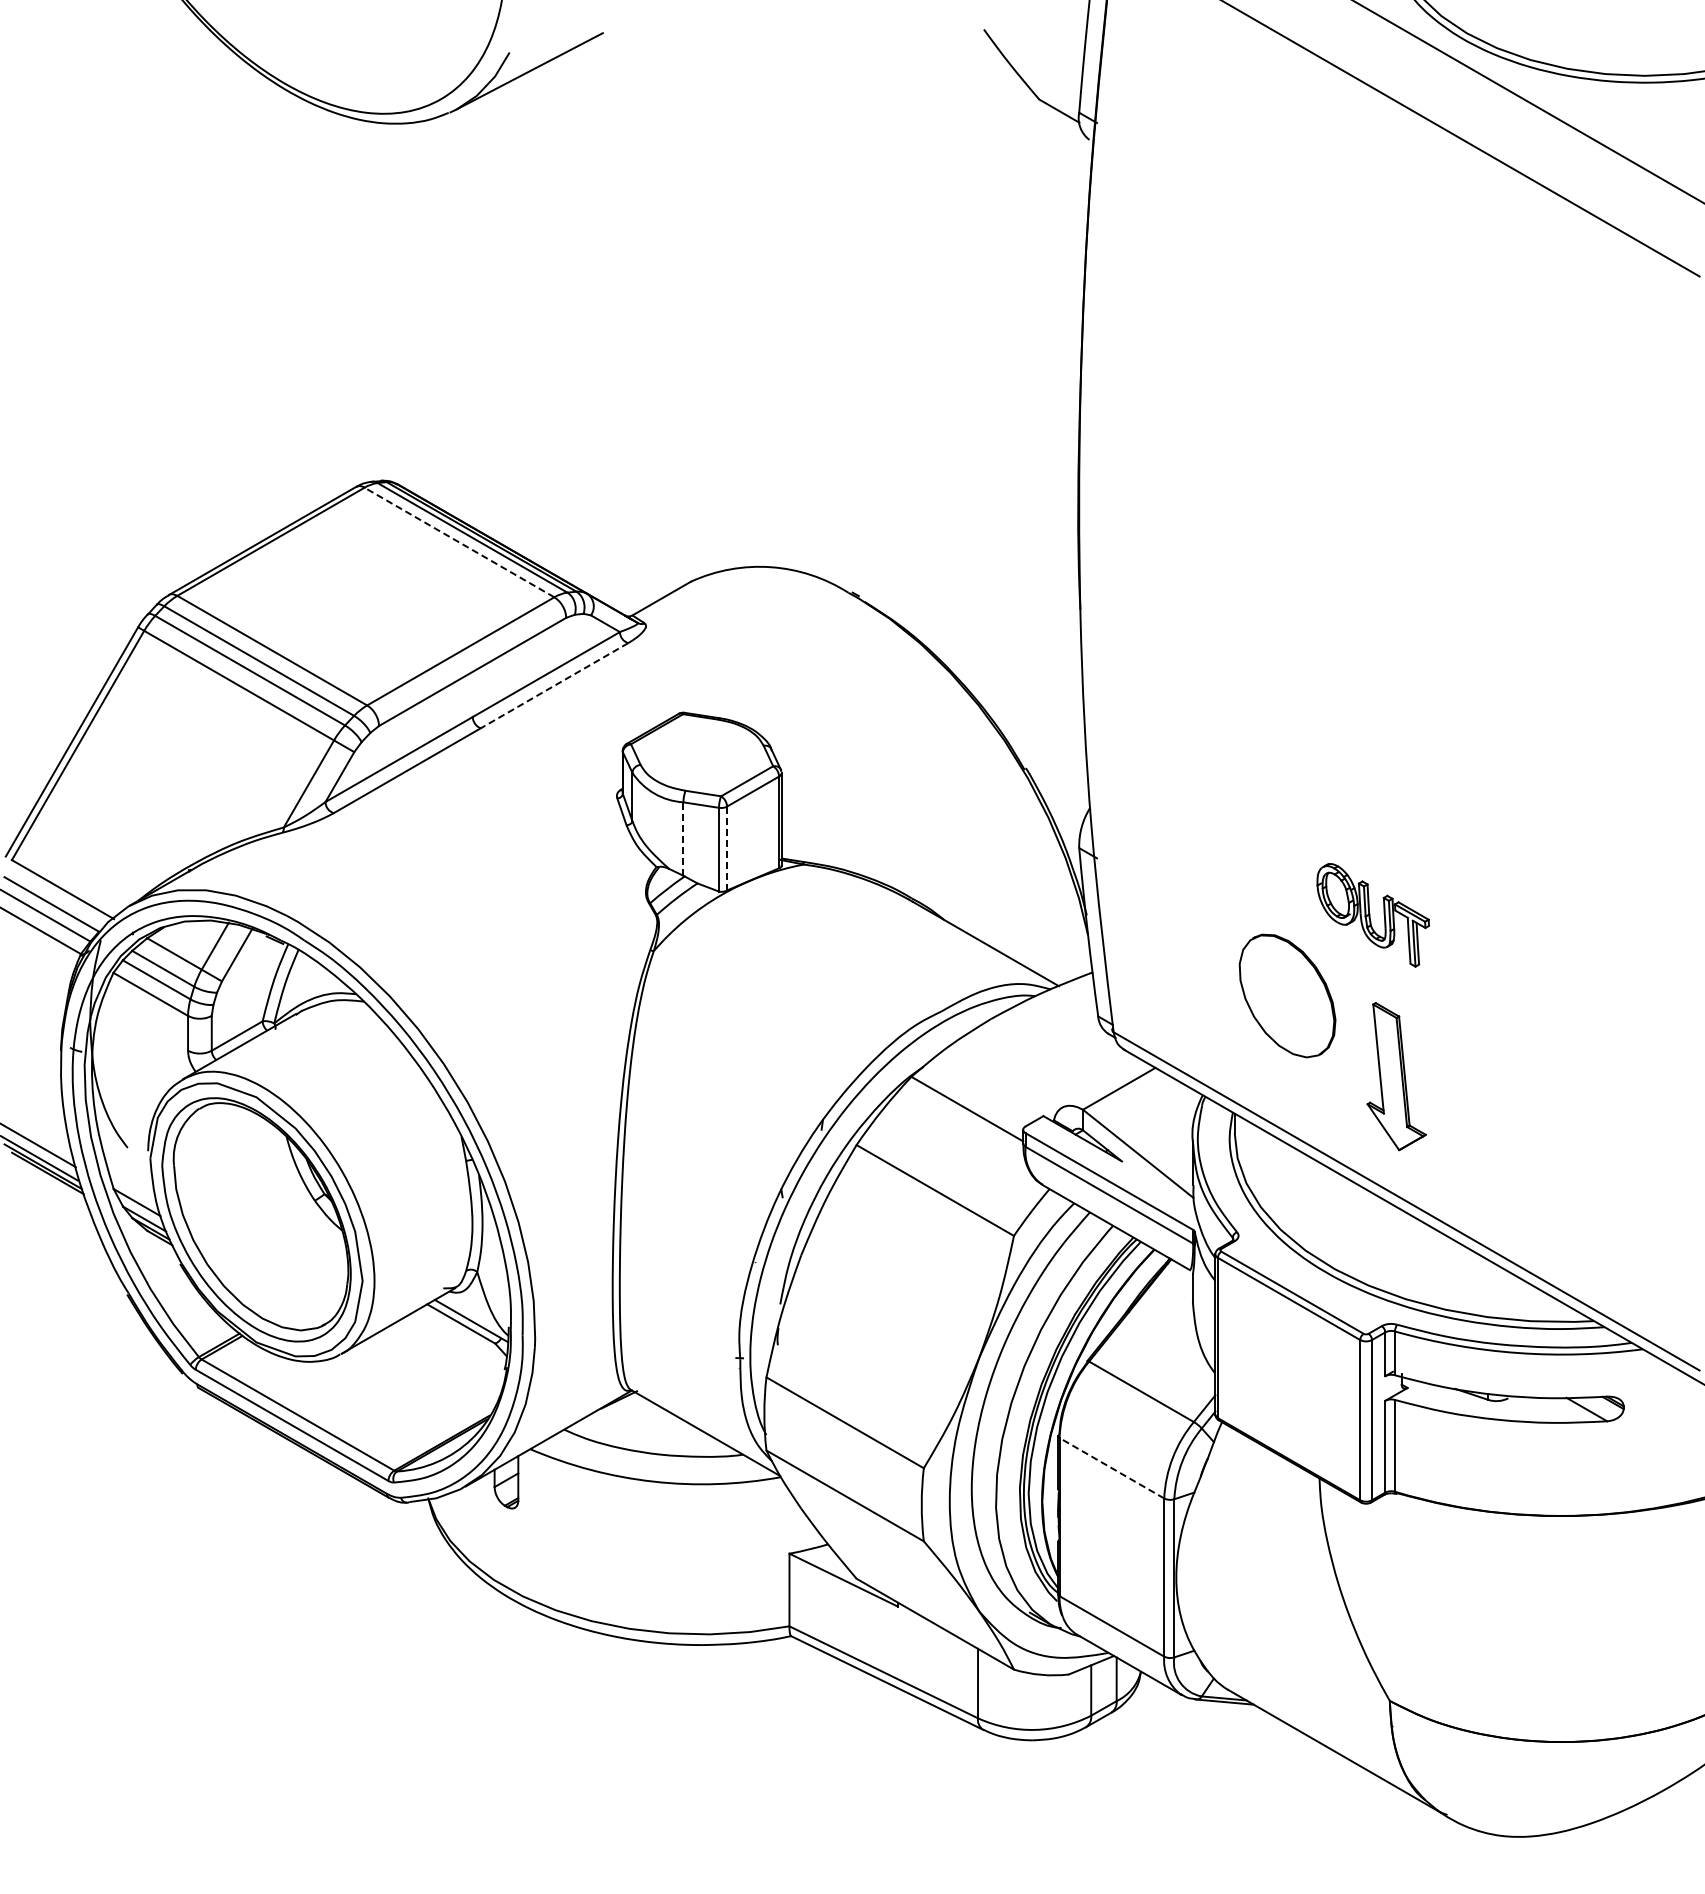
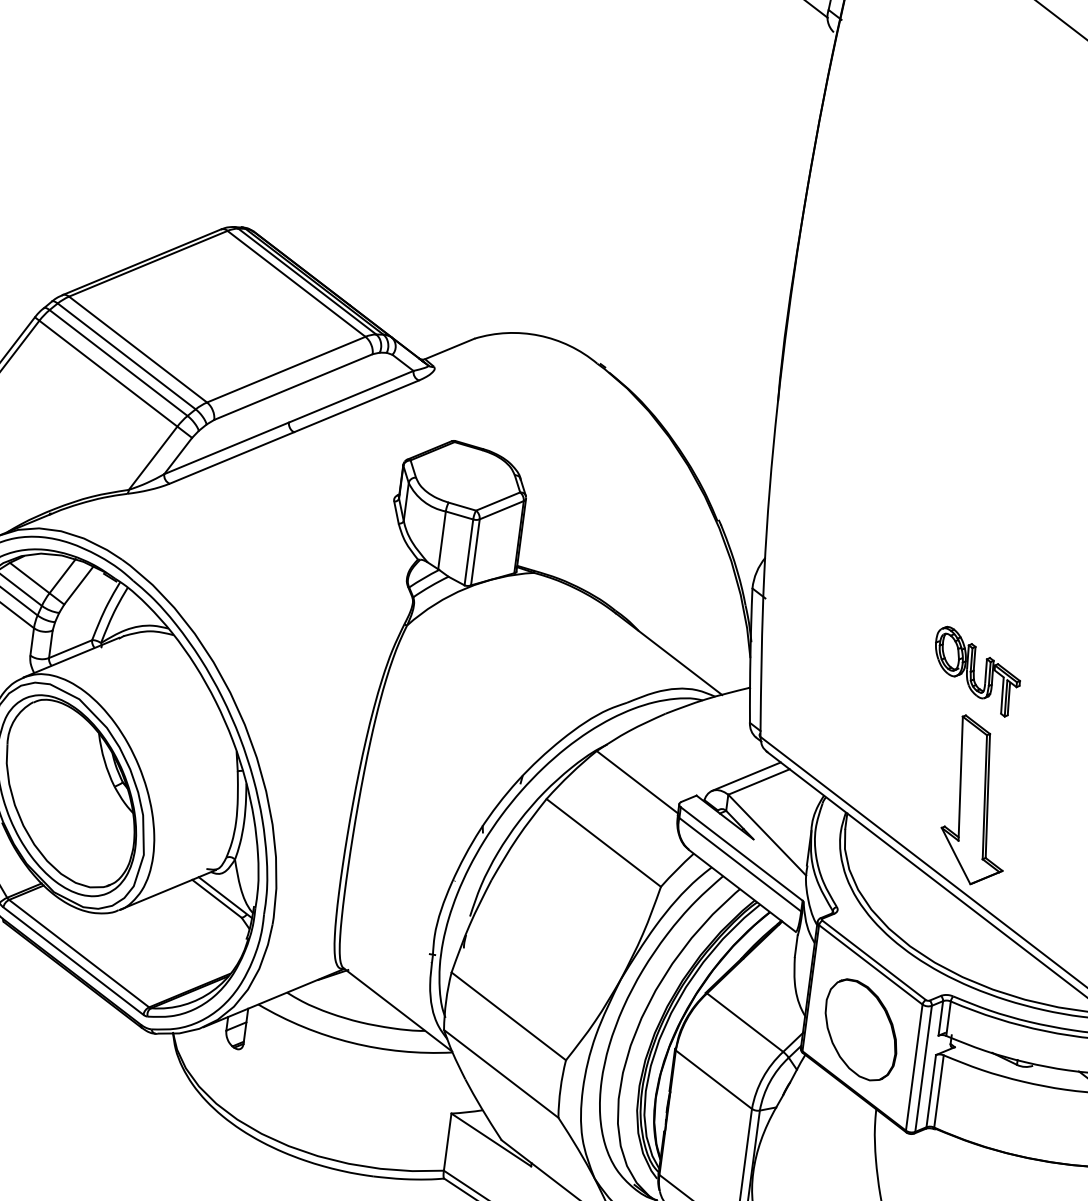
line: (459, 542) -> (296, 283), dashed -> solid
line: (554, 685) -> (356, 406), dashed -> solid
line: (683, 839) -> (442, 540), dashed -> solid
line: (727, 848) -> (475, 552), dashed -> solid
part: (1287, 995) -> (861, 1029), moved
part: (1396, 1076) -> (978, 801), size x1.43
line: (1102, 1083) -> (746, 776), added
line: (1111, 1467) -> (713, 1079), dashed -> solid

